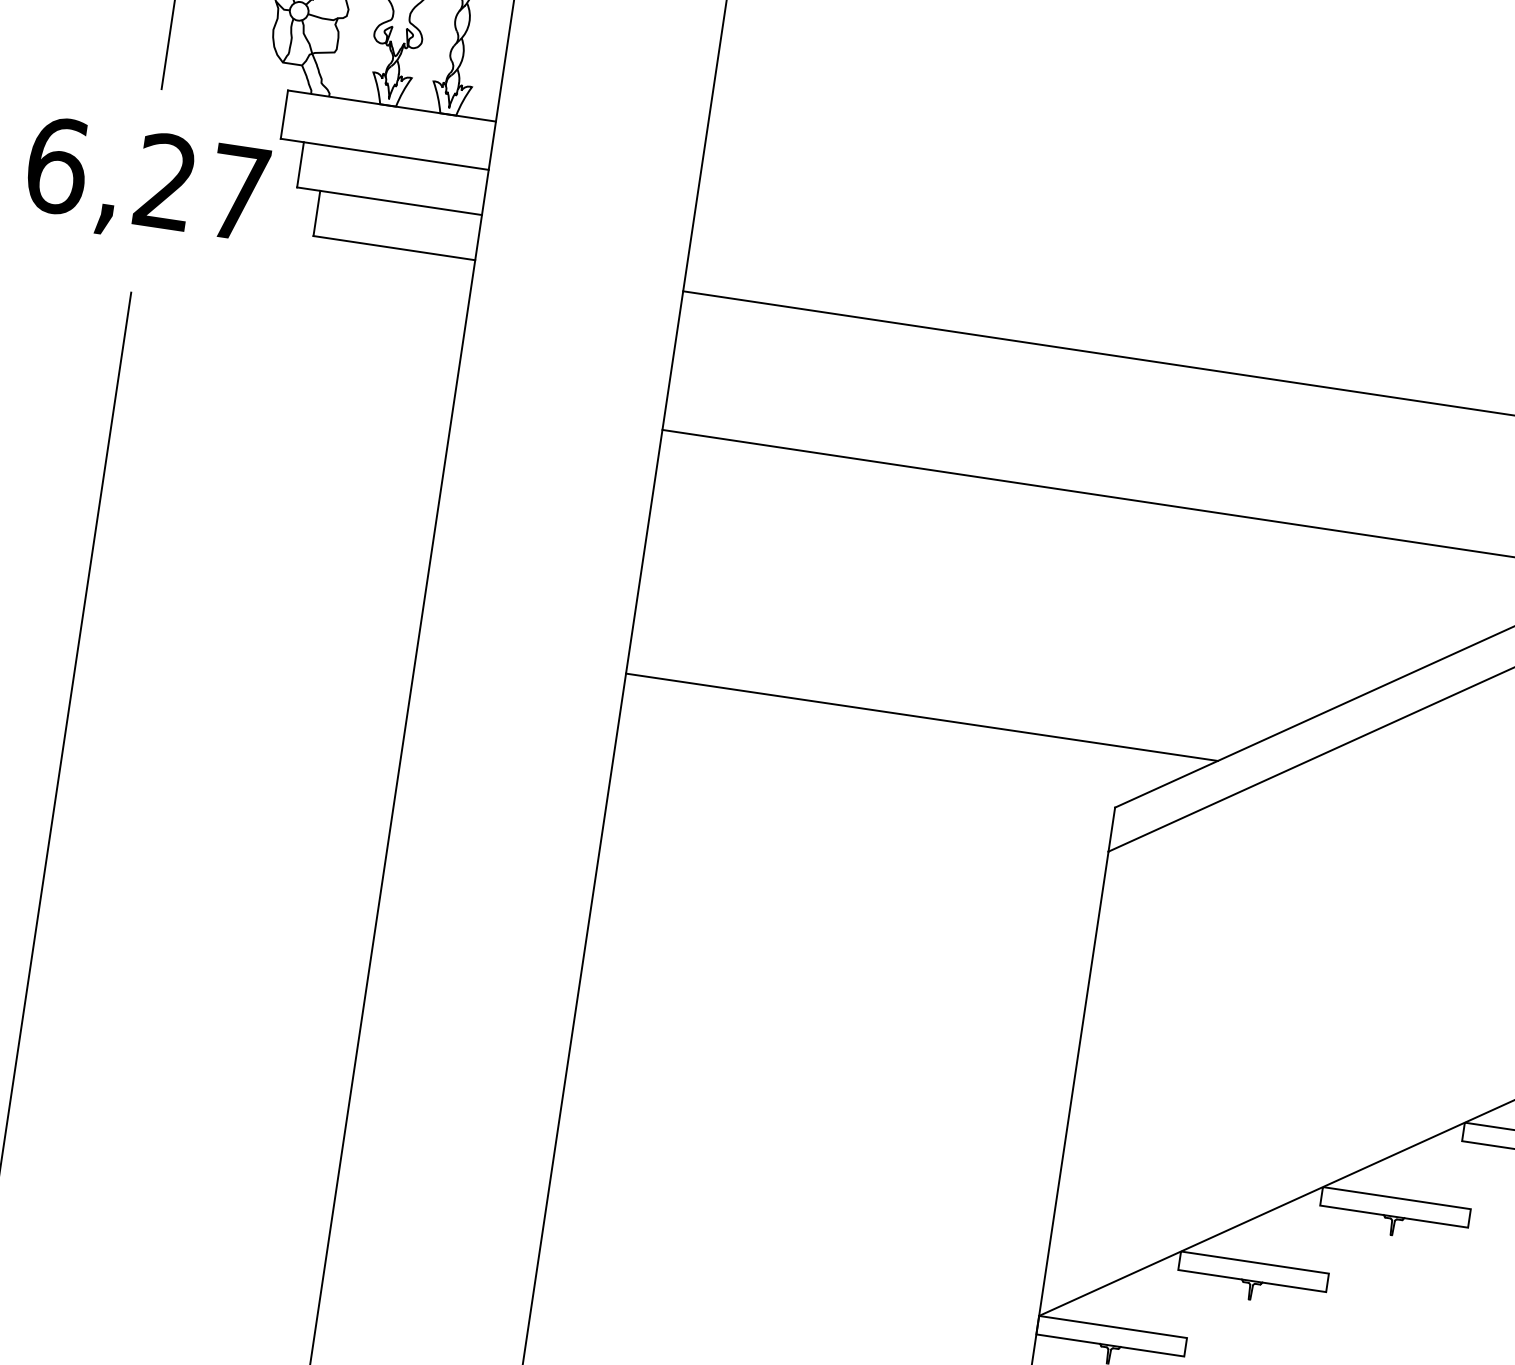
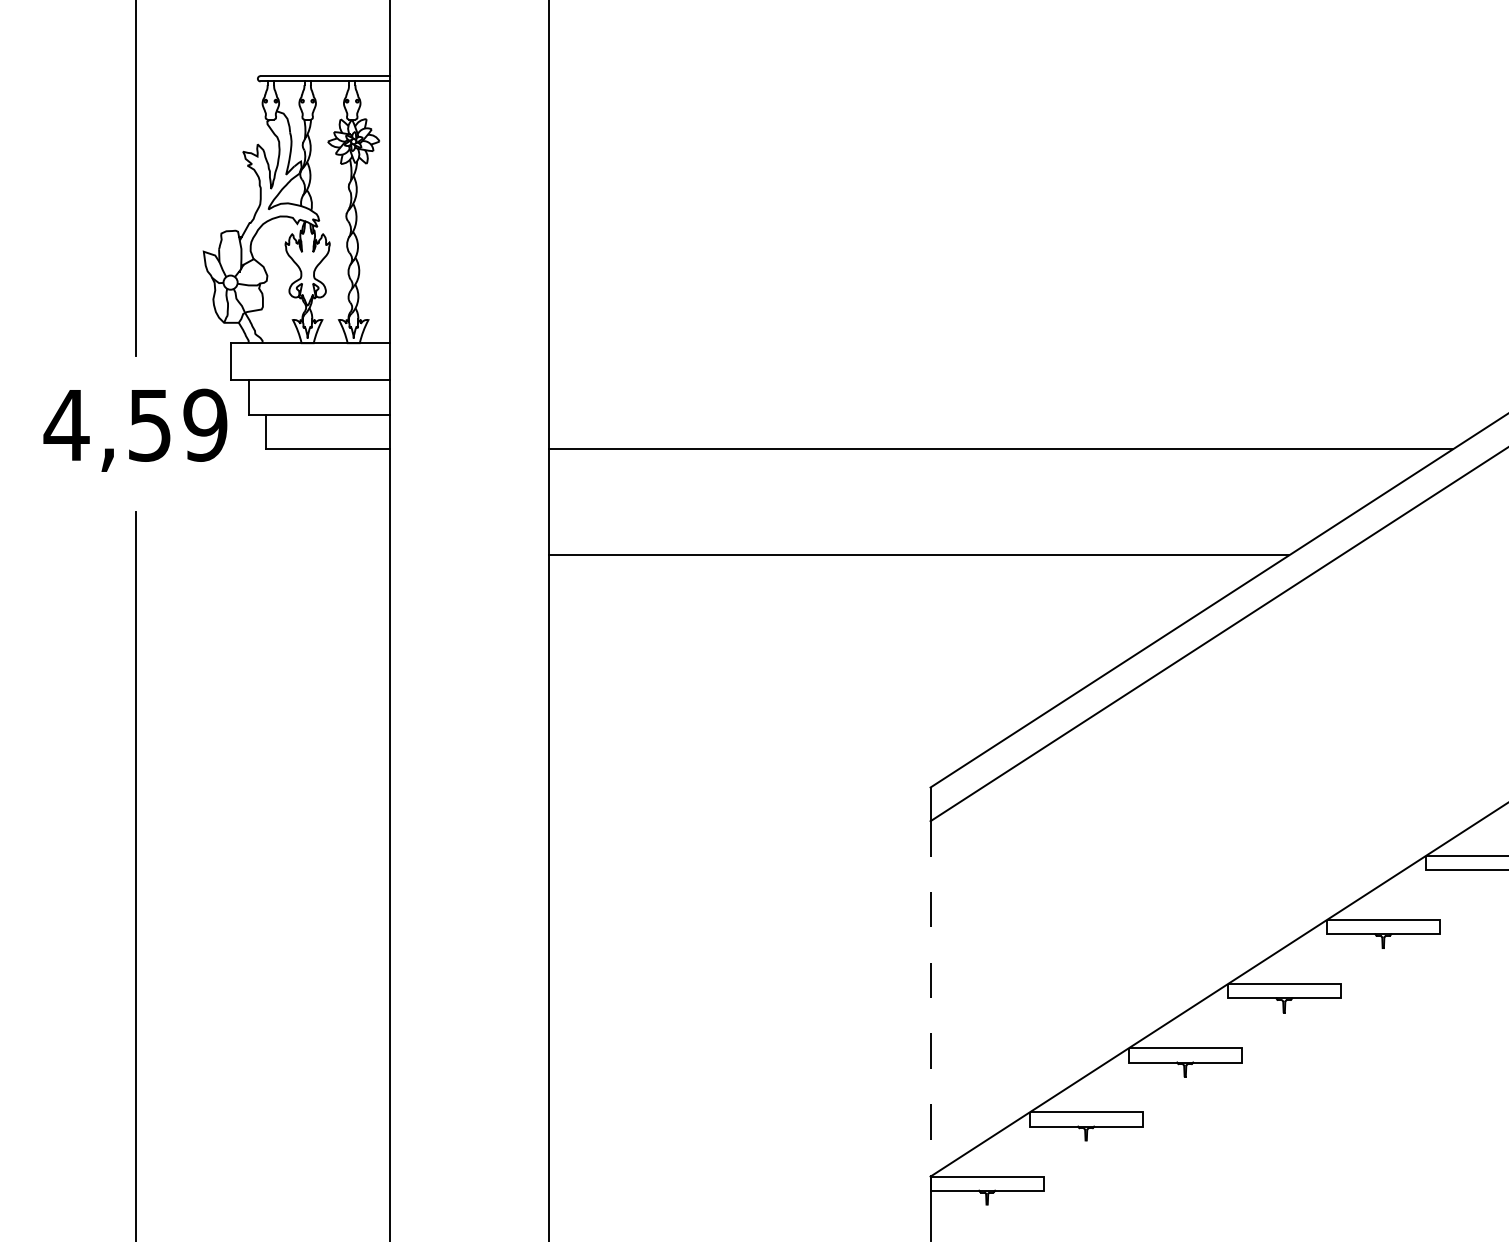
text: (147, 178) -> (135, 424), 6,27 -> 4,59
line: (921, 717) -> (775, 741), removed
line: (1073, 1083) -> (930, 998), solid -> dashed

